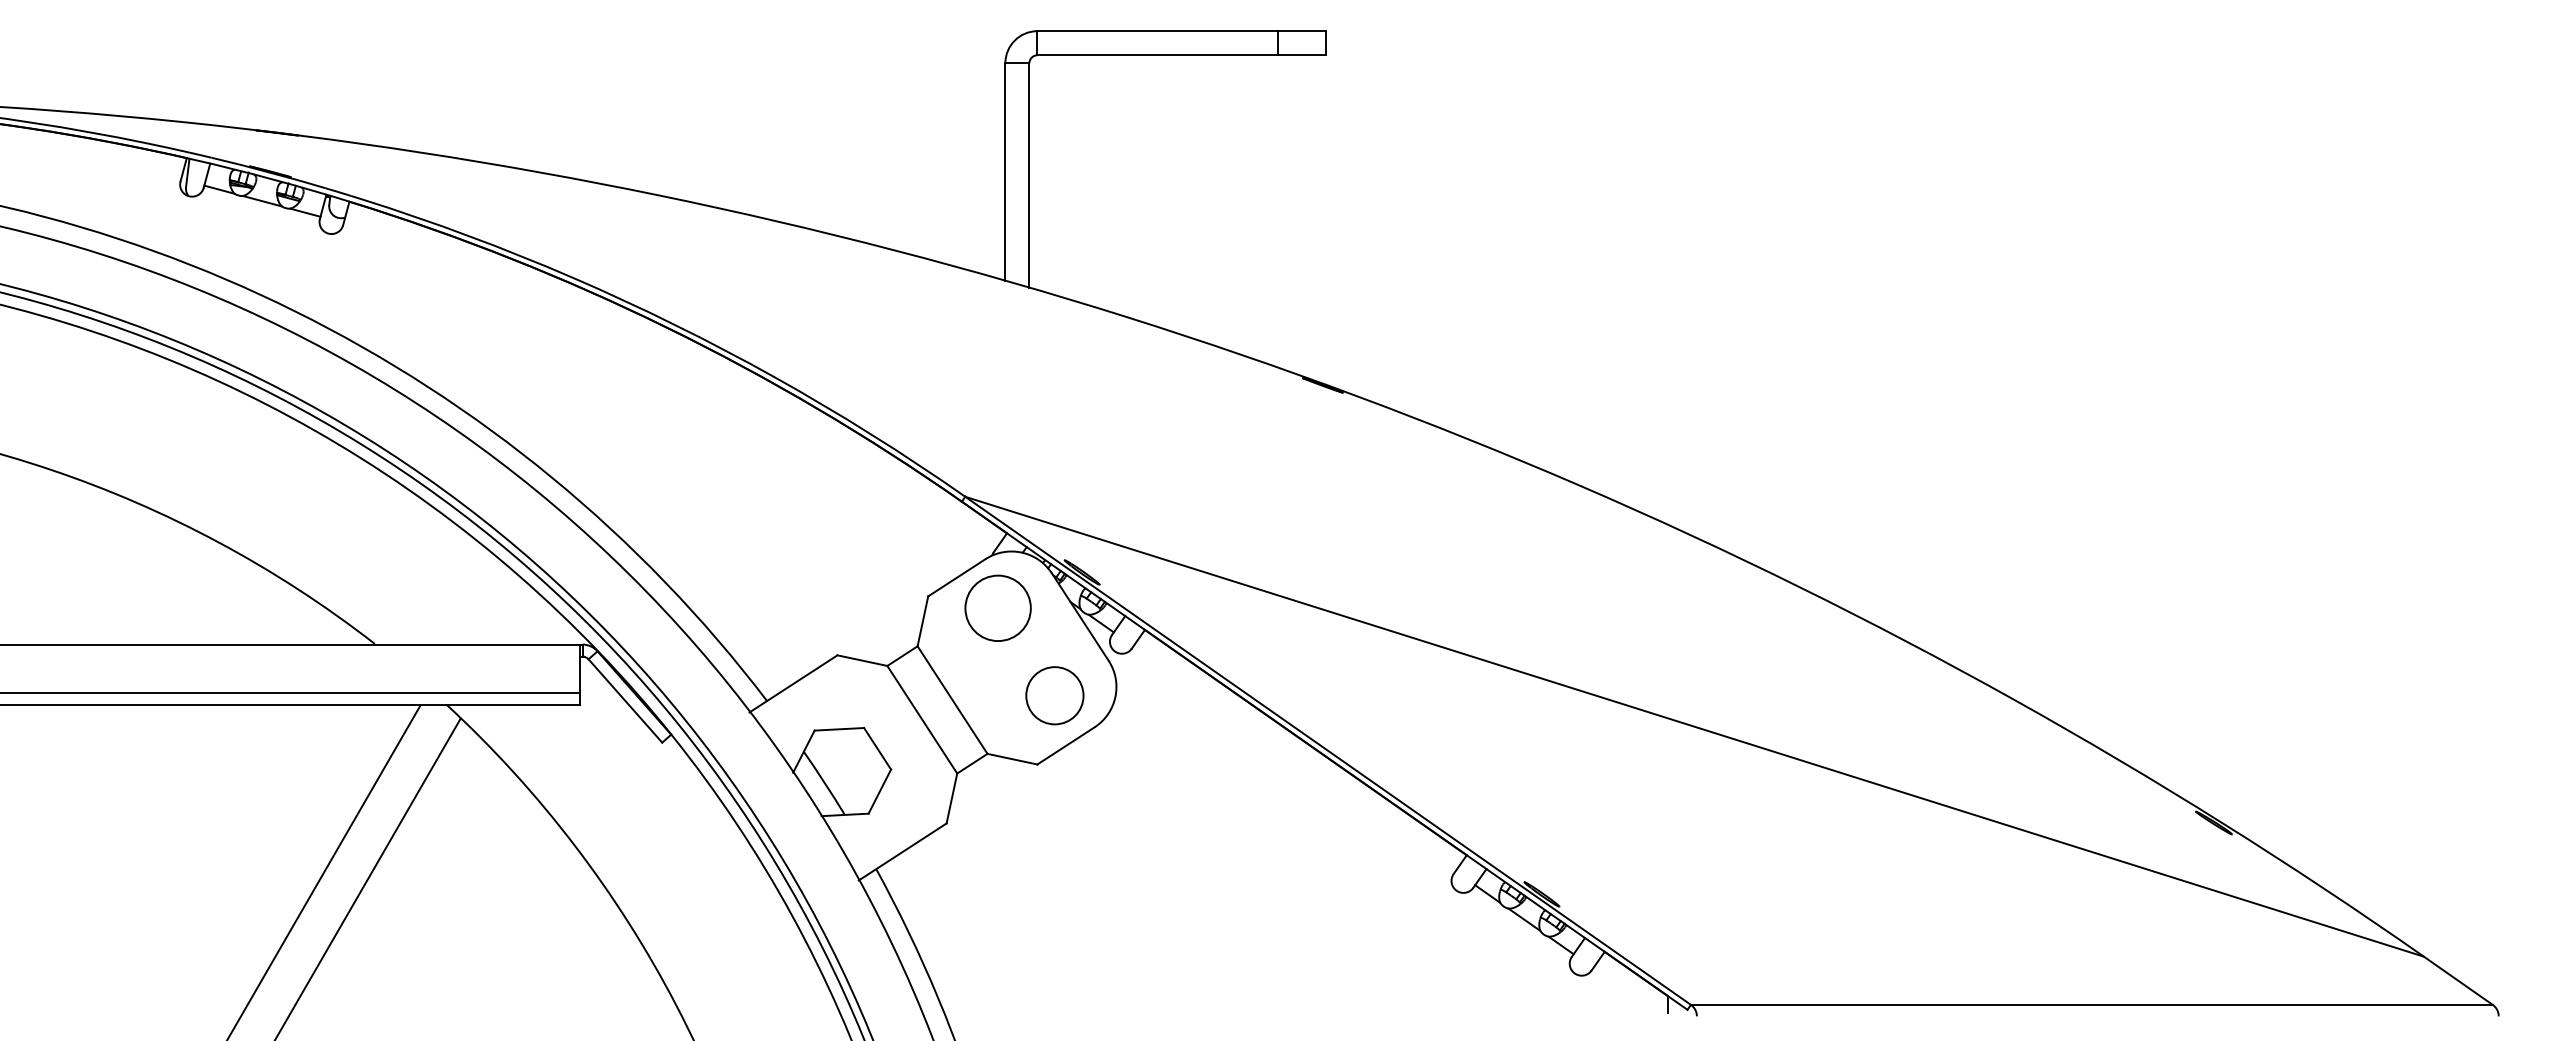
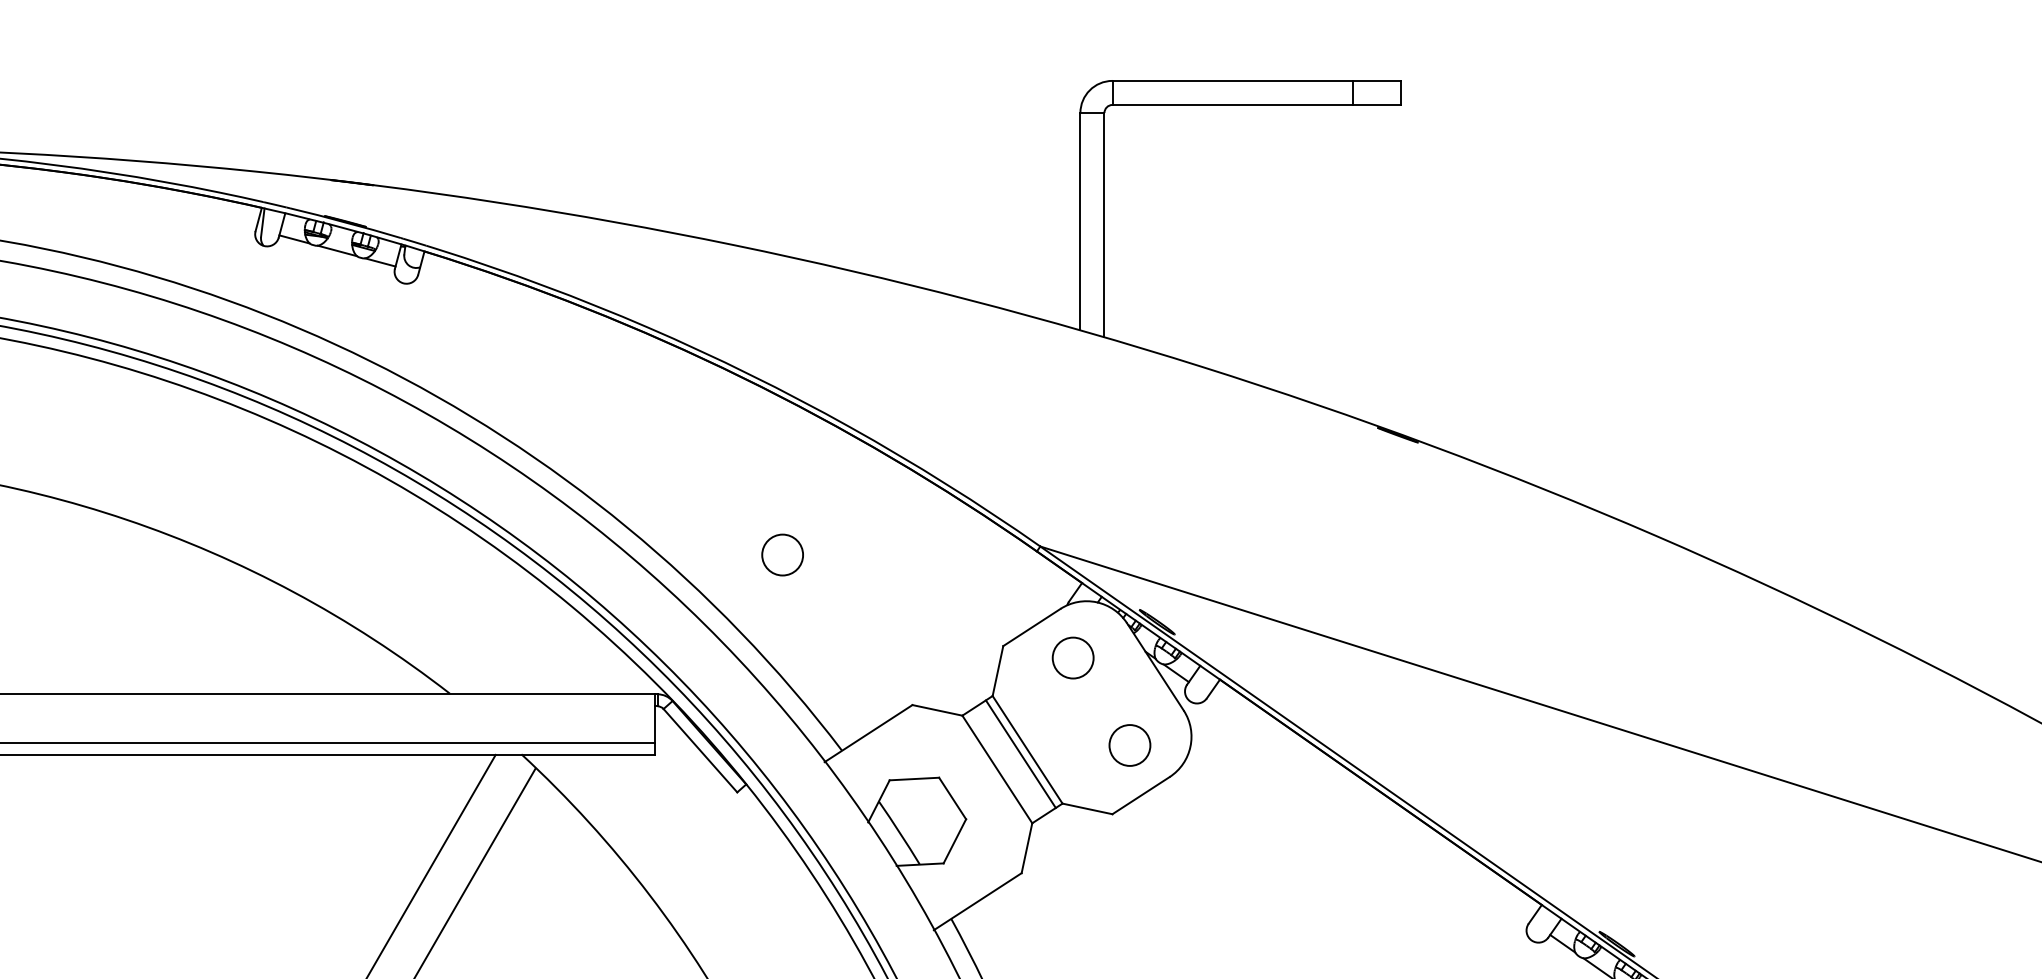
circle: (707, 505) -> (782, 555), added
circle: (997, 607) -> (1072, 657), size x0.62
circle: (1054, 695) -> (1129, 745), size x0.71
line: (945, 704) -> (1020, 754), added

